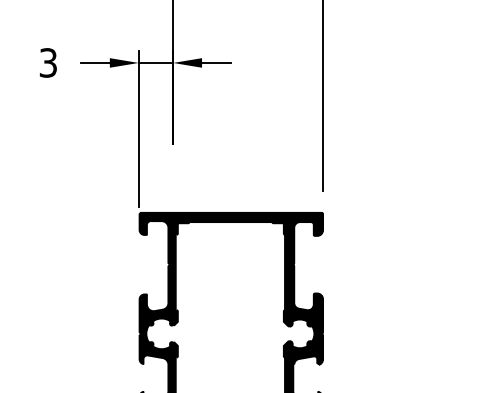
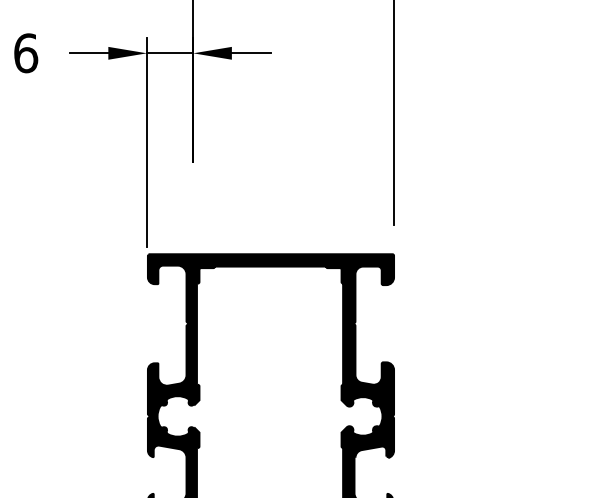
text: (48, 62) -> (26, 52), 3 -> 6

